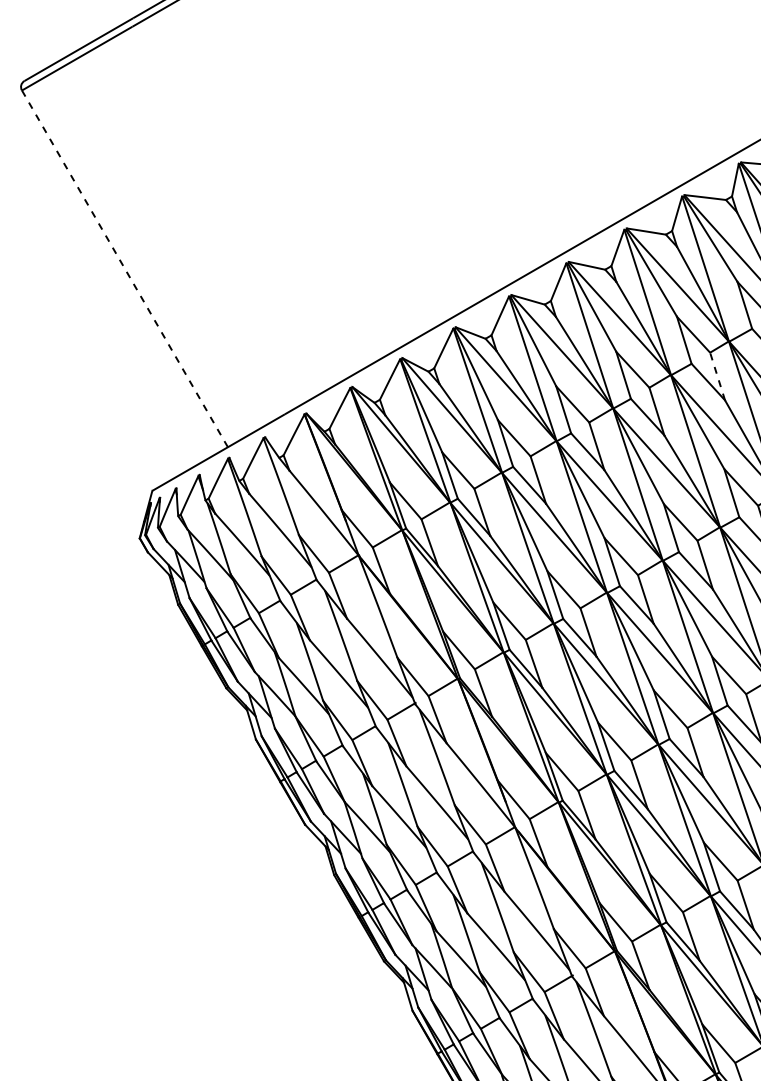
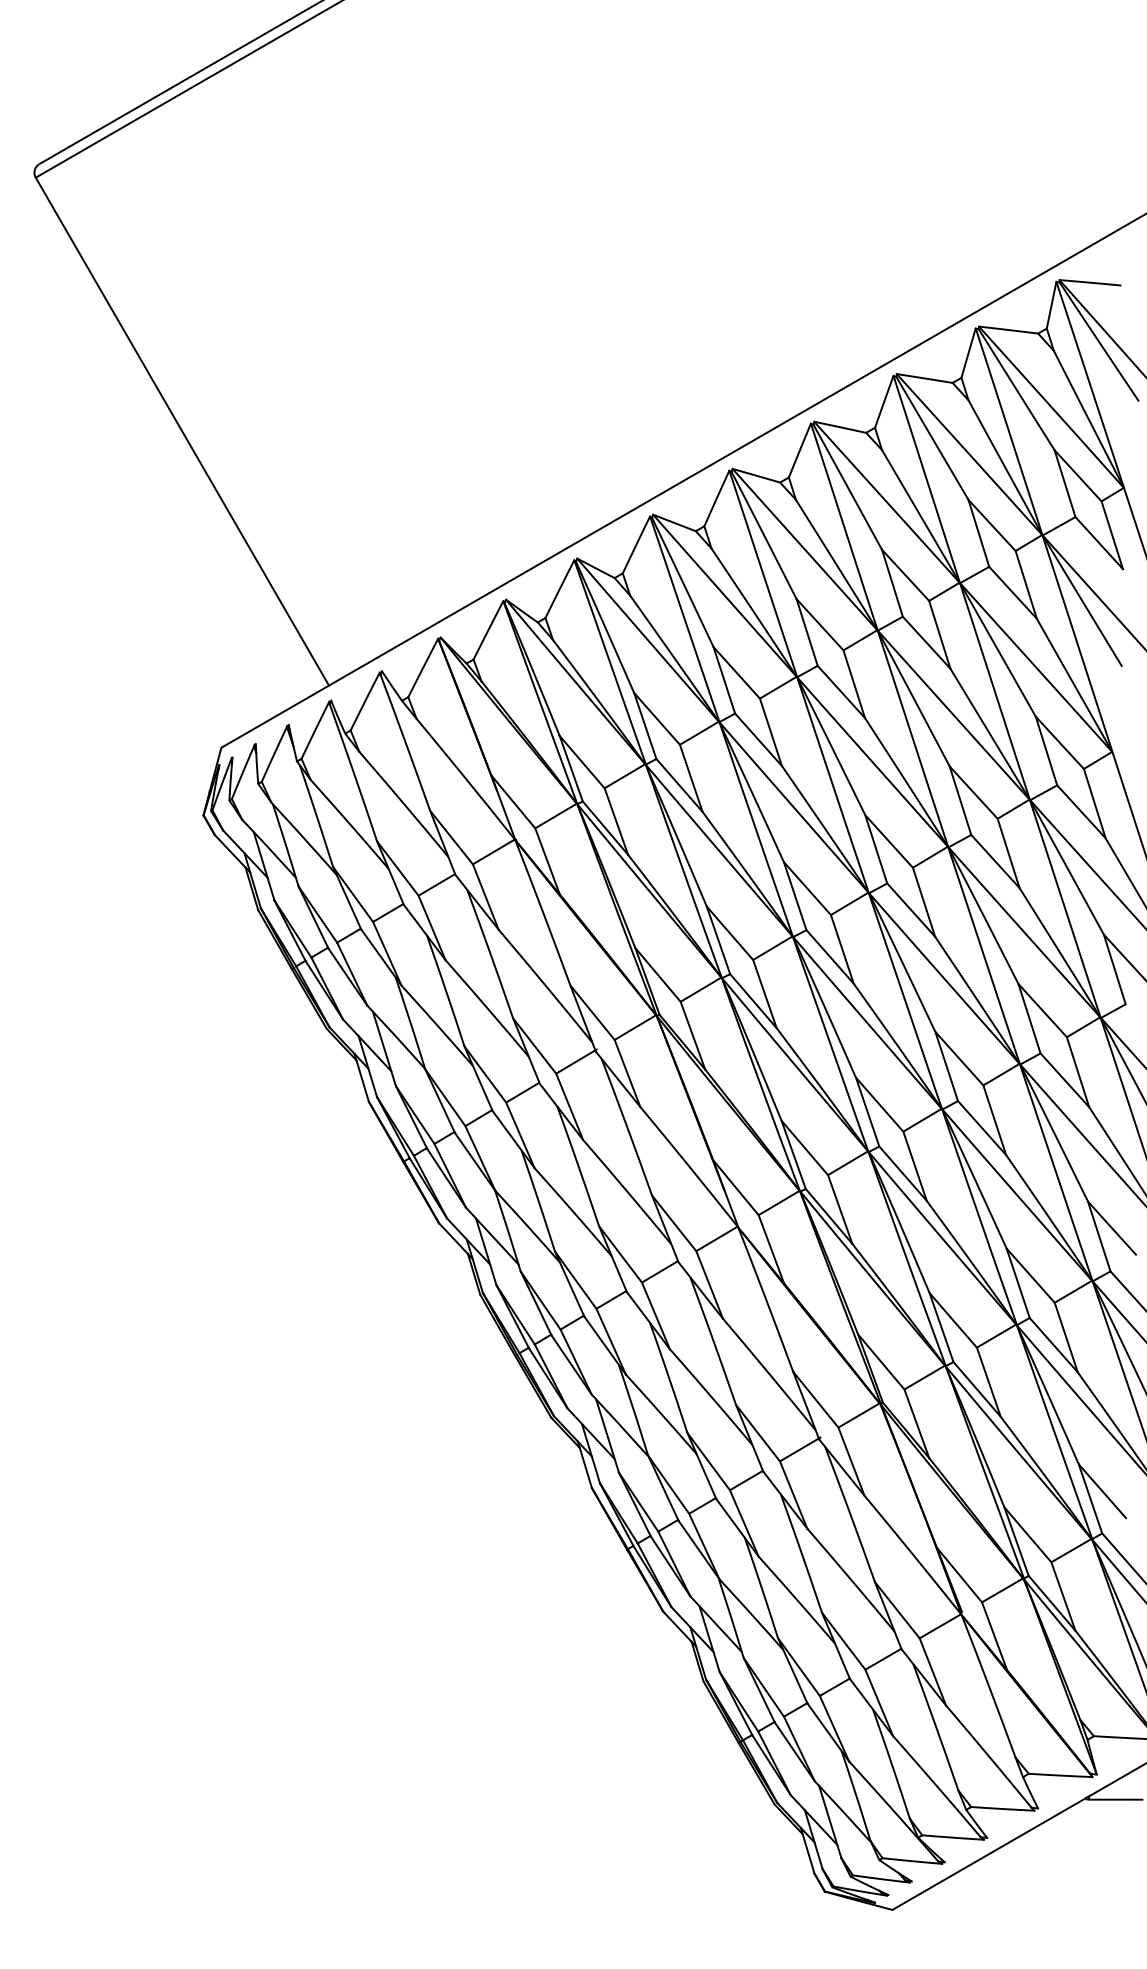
line: (125, 269) -> (182, 432), dashed -> solid
line: (717, 376) -> (1026, 584), dashed -> solid

